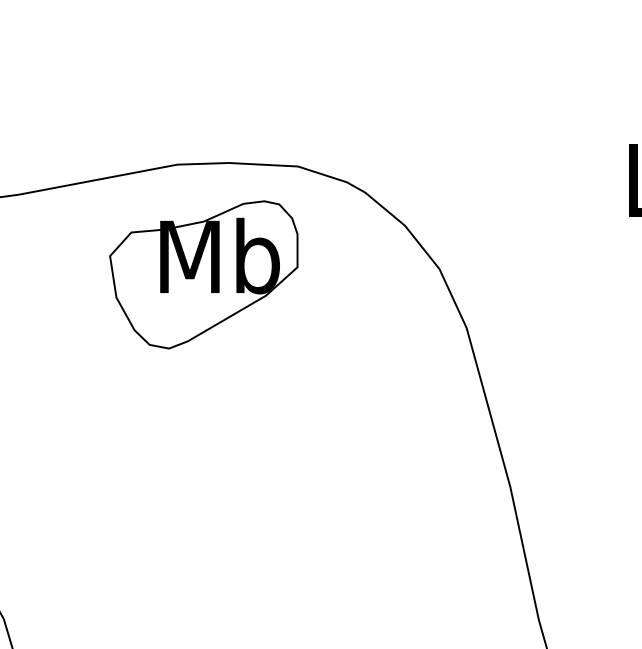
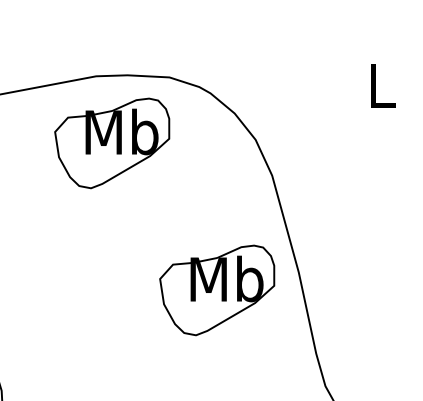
part: (376, 516) -> (217, 290), added

